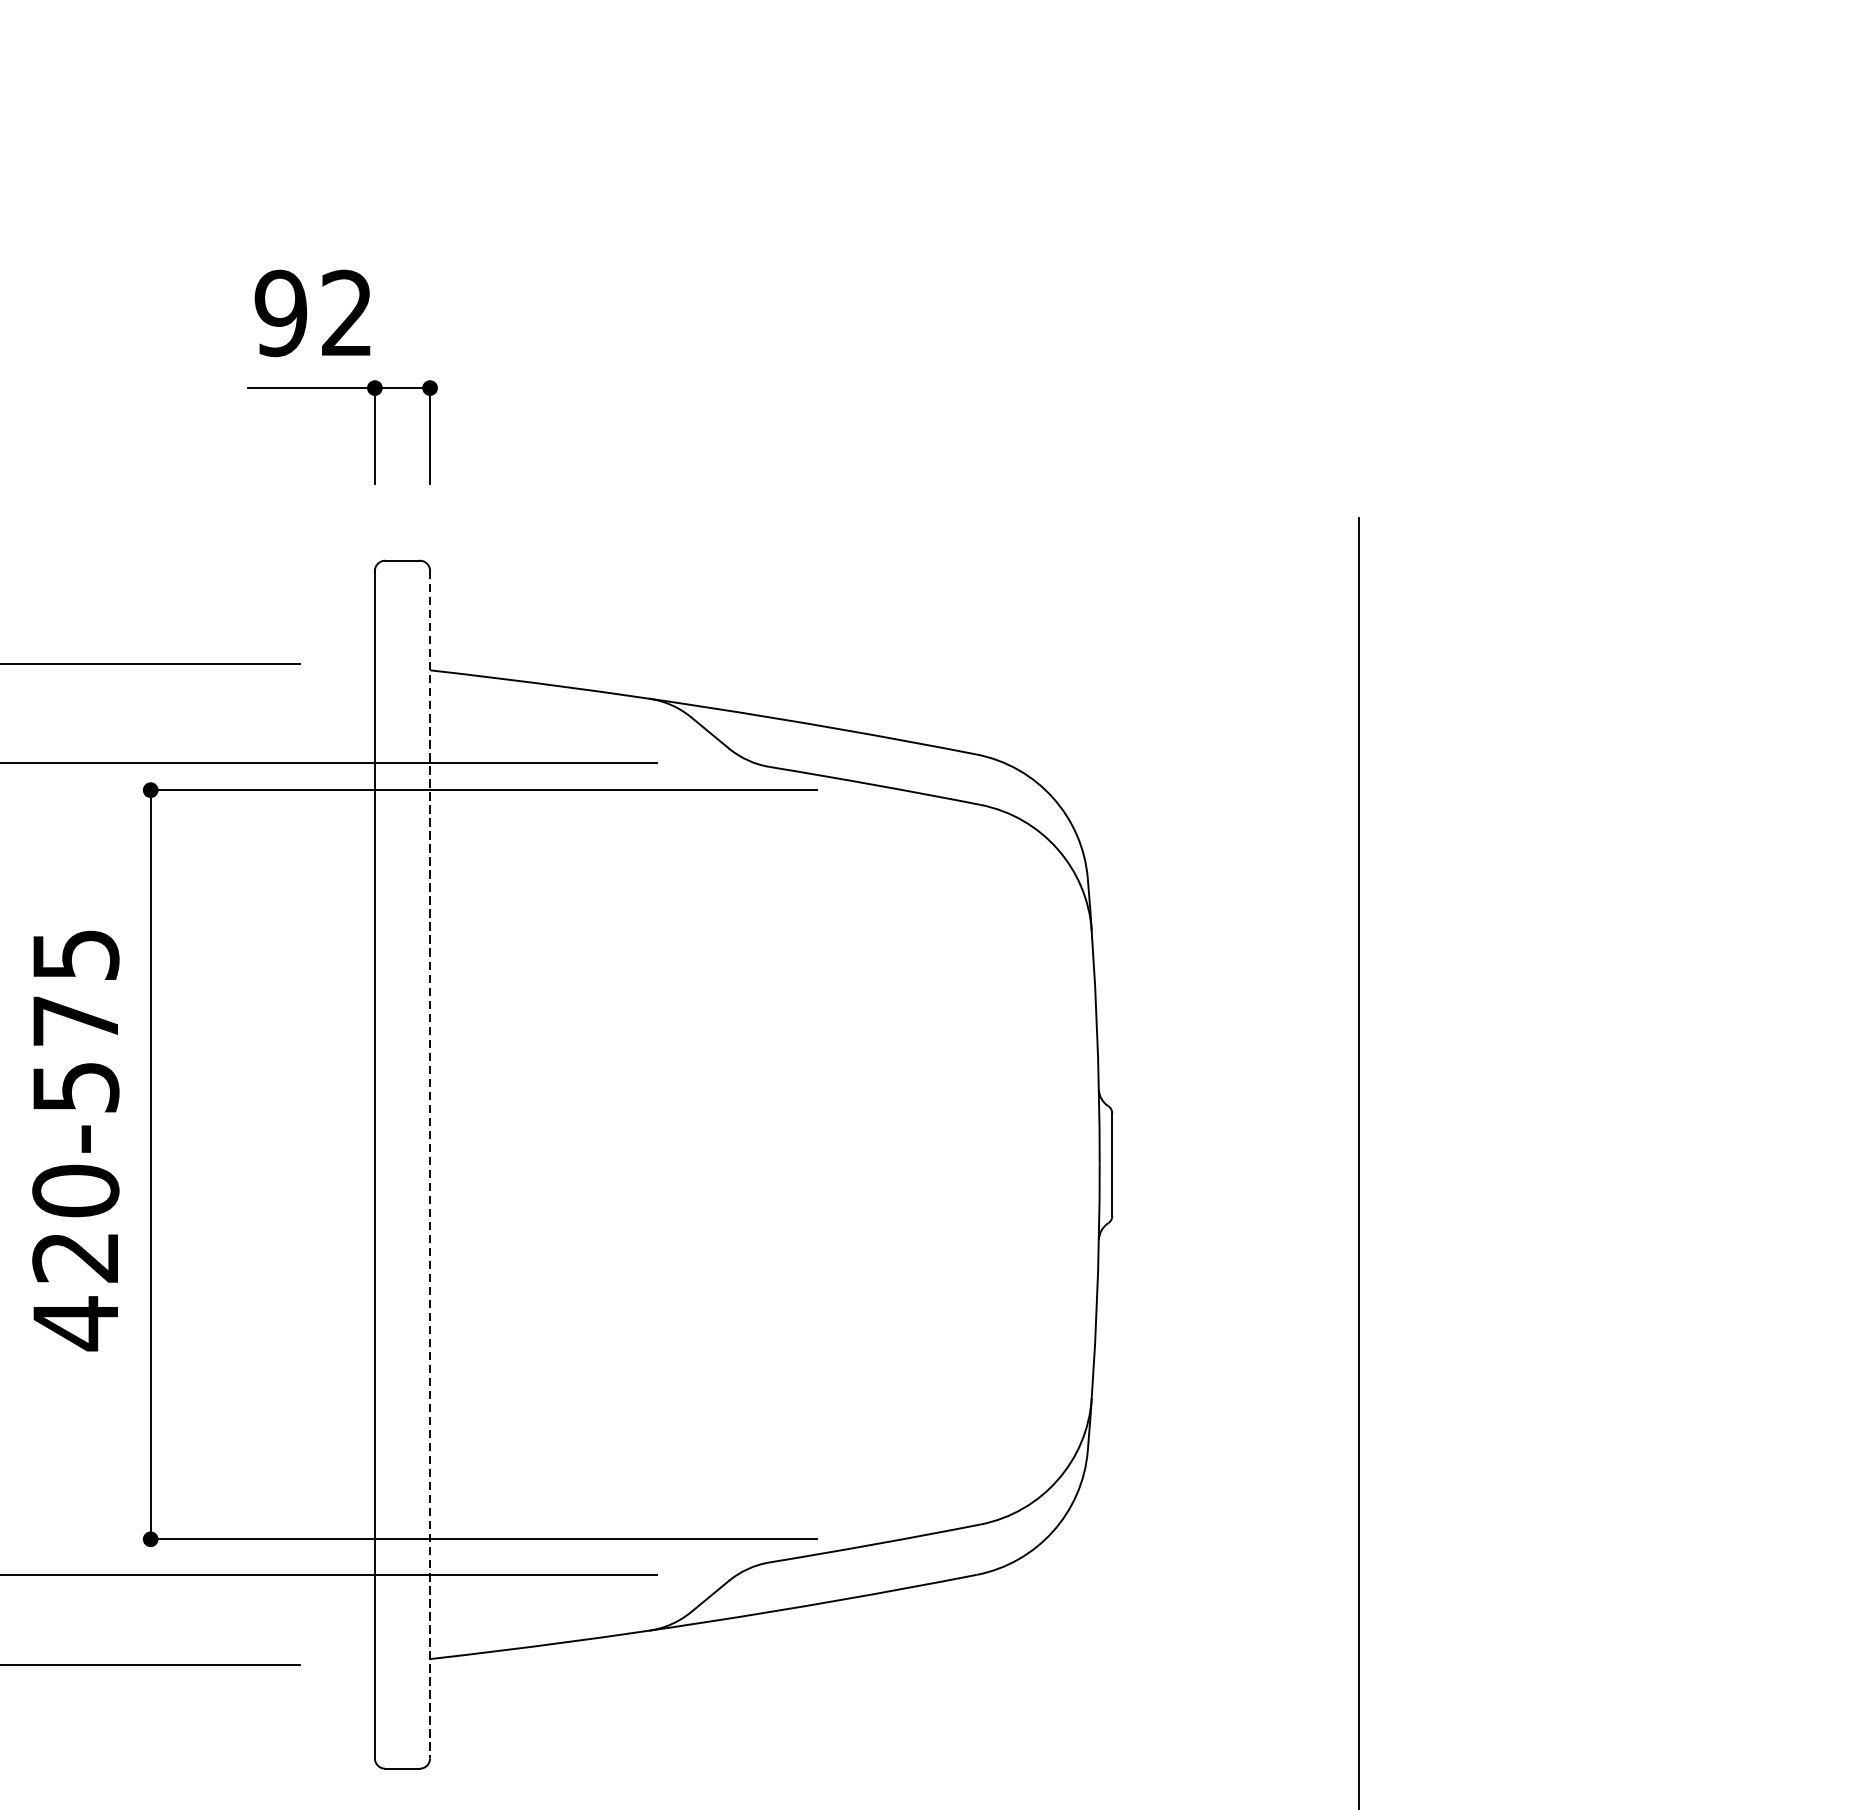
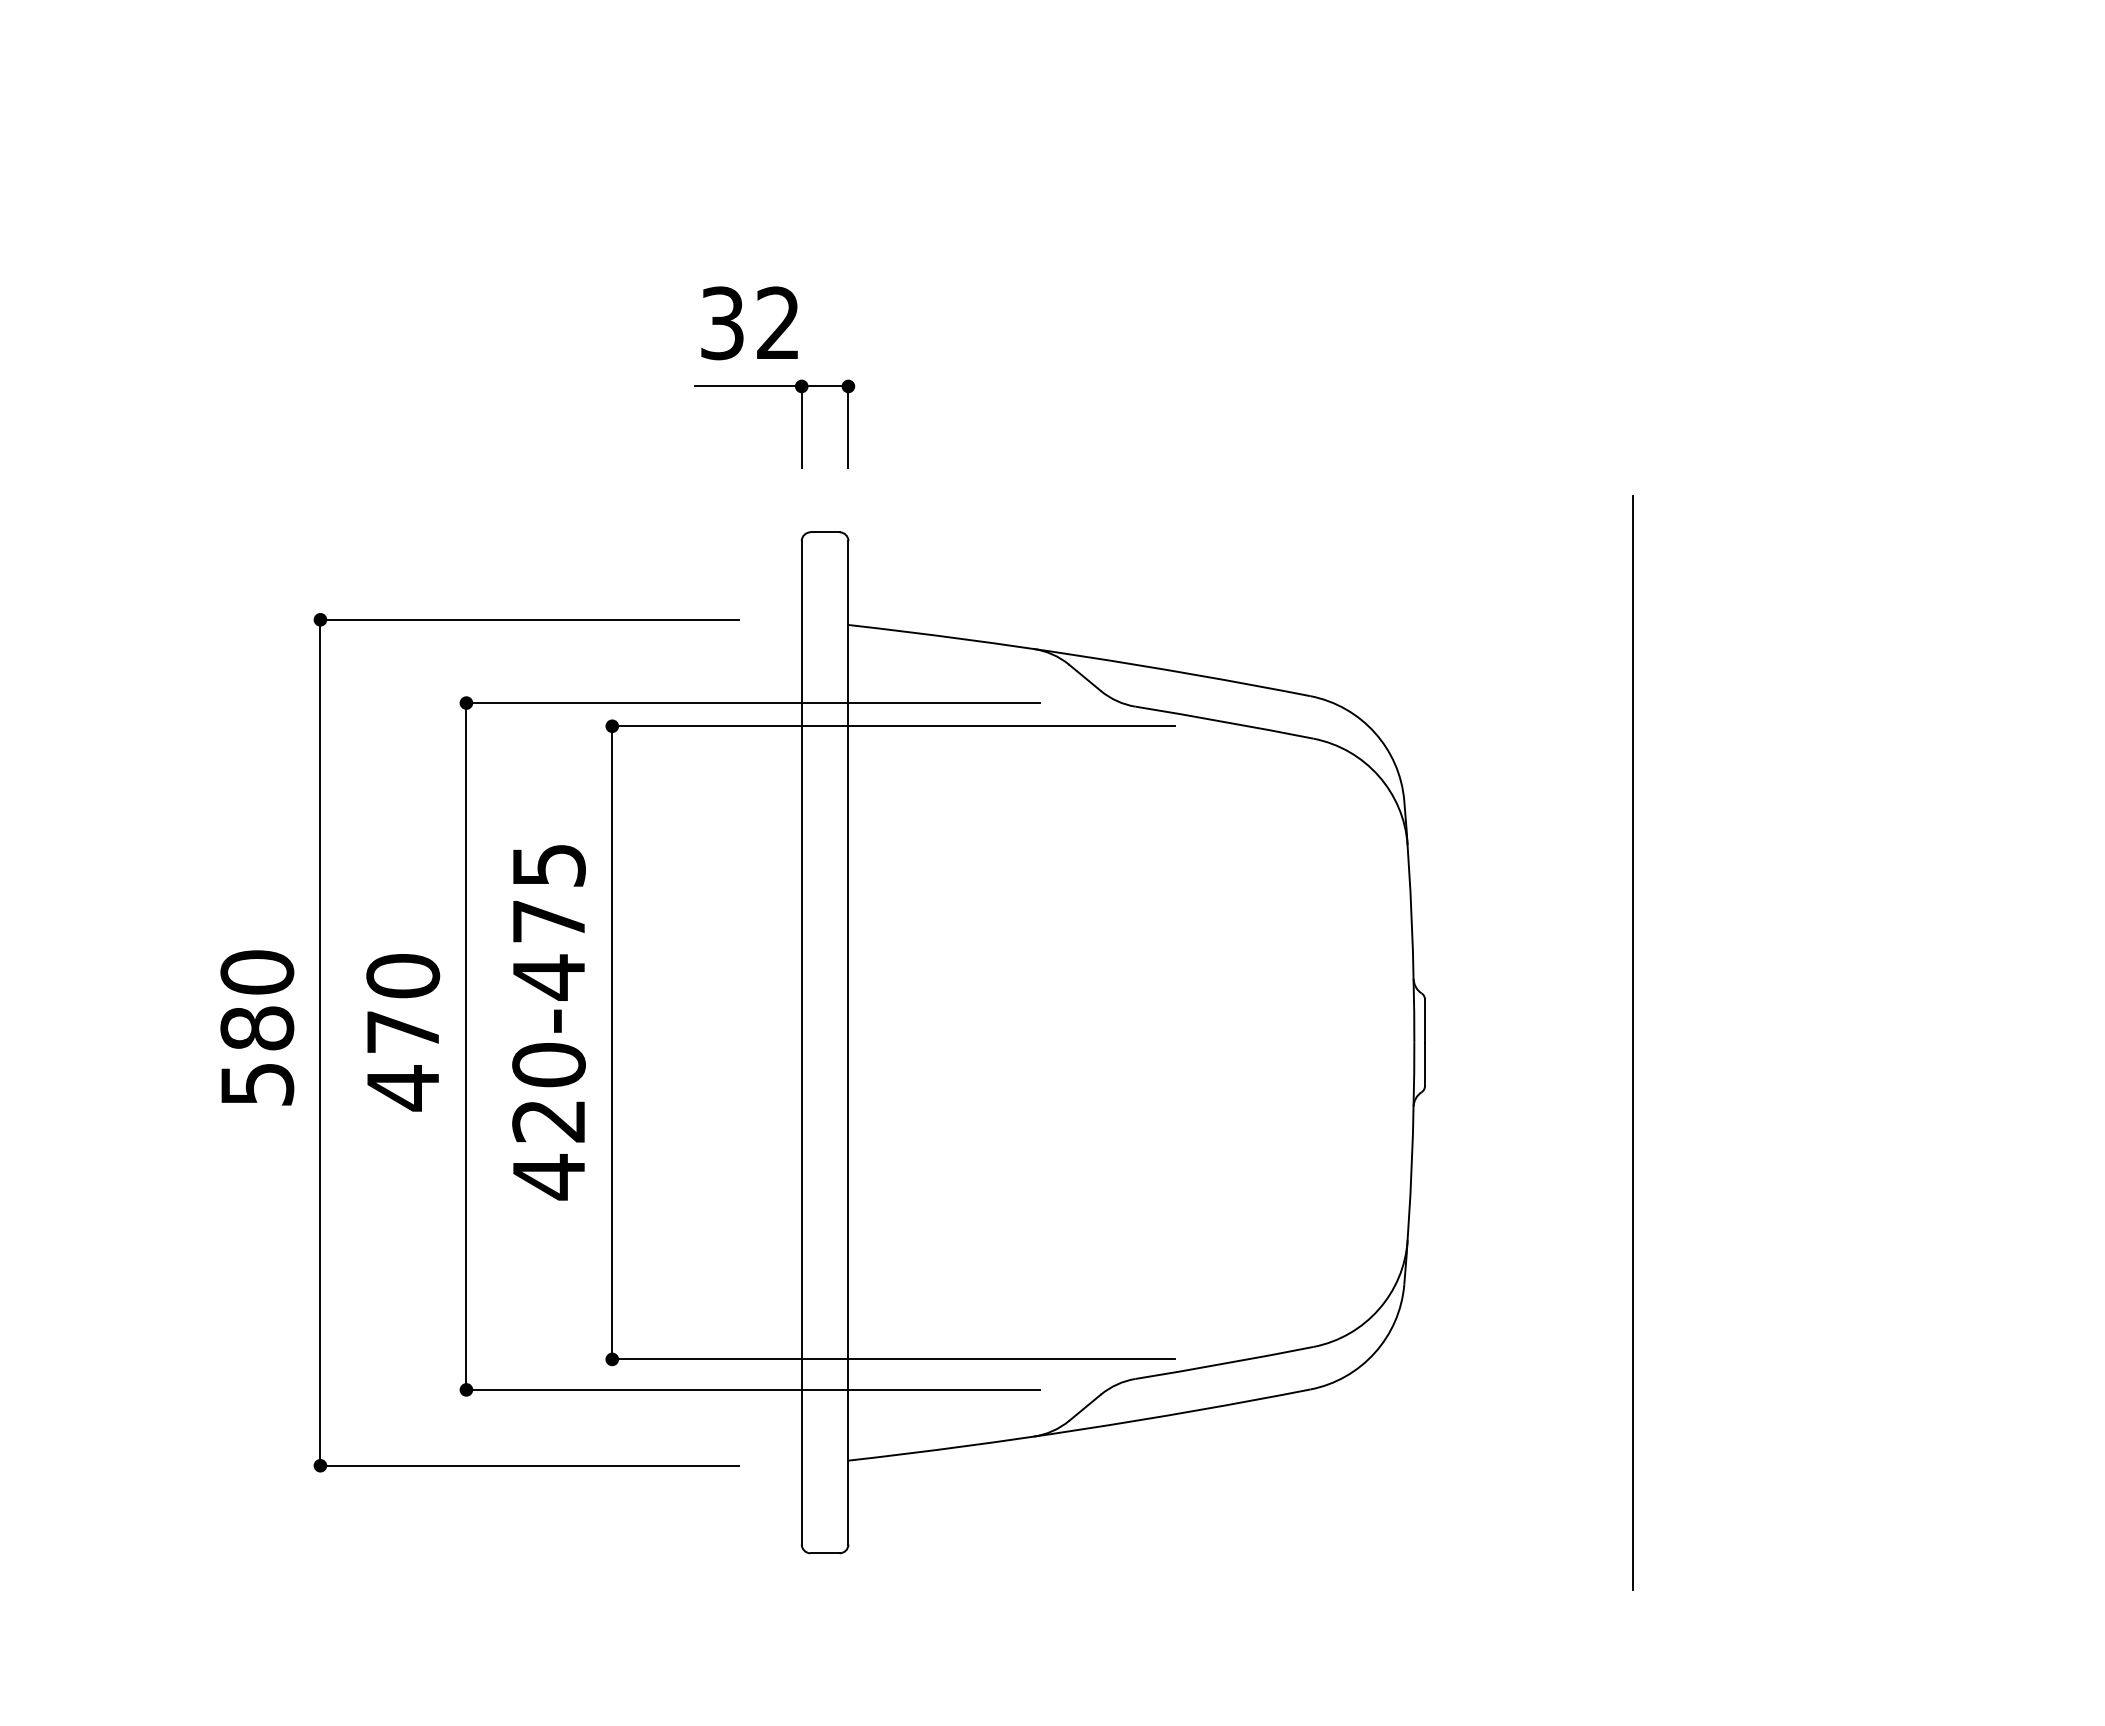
text: (281, 313) -> (722, 323), 92 -> 32
text: (76, 1087) -> (549, 977), 420-575 -> 420-475
line: (430, 1164) -> (848, 1042), dashed -> solid

